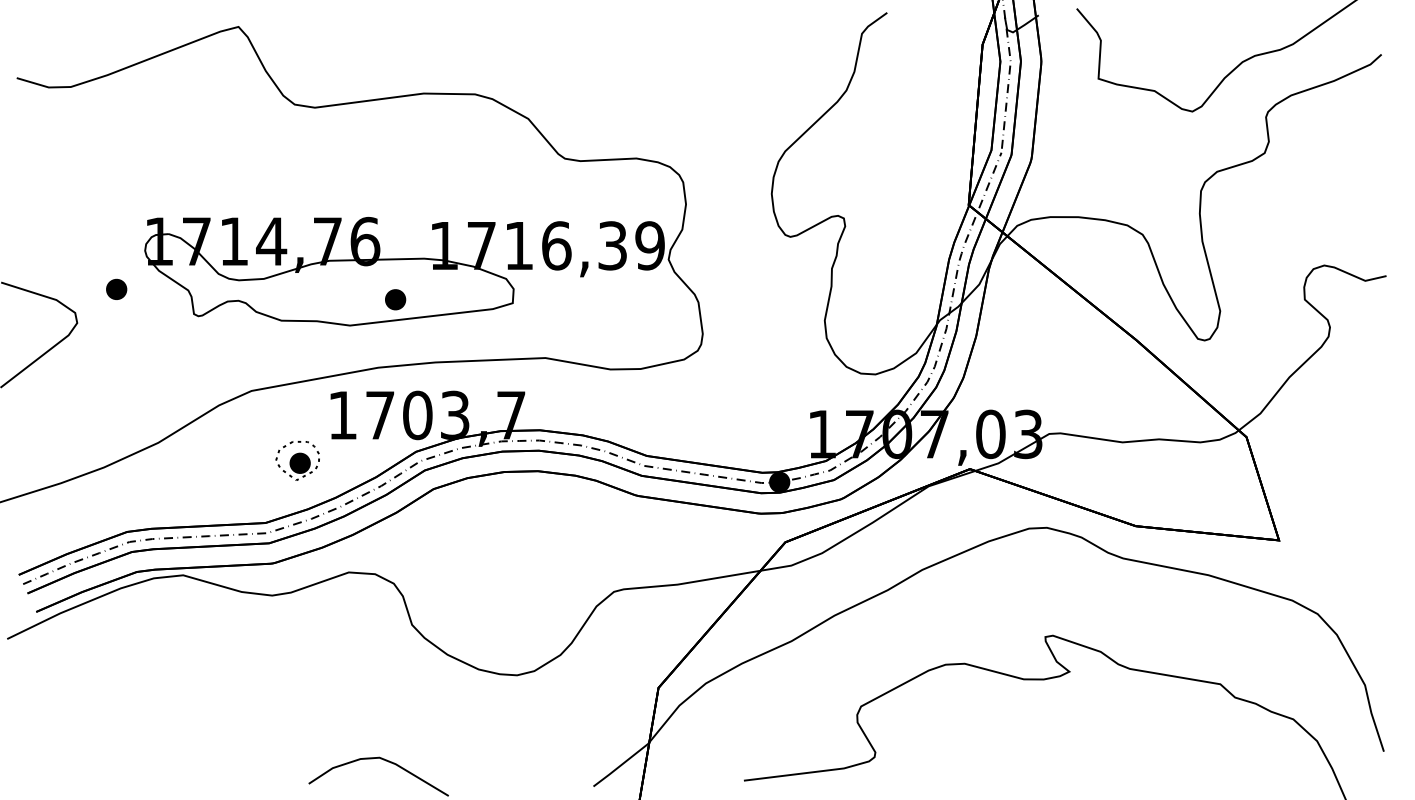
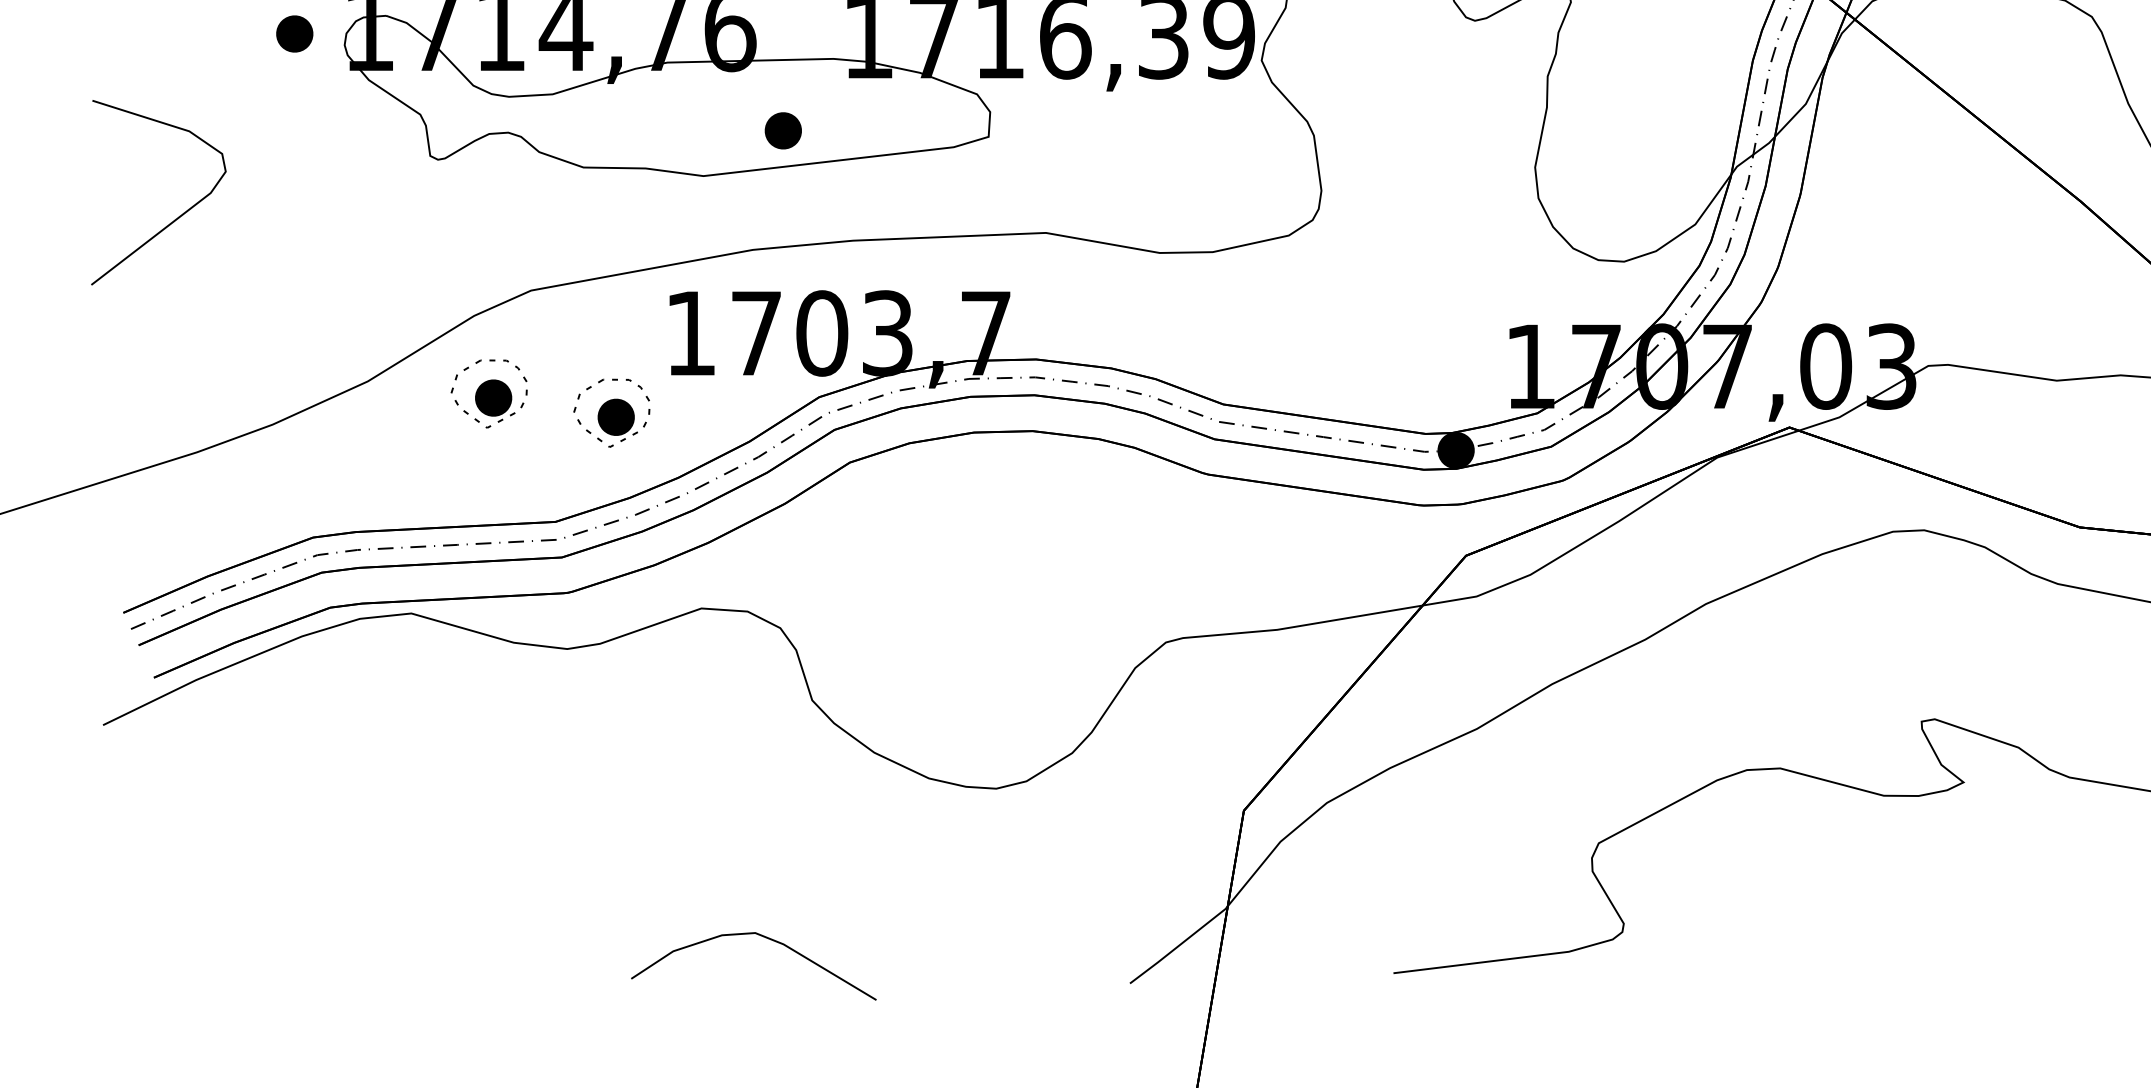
part: (116, 288) -> (294, 32), moved
part: (227, 449) -> (488, 393), added

